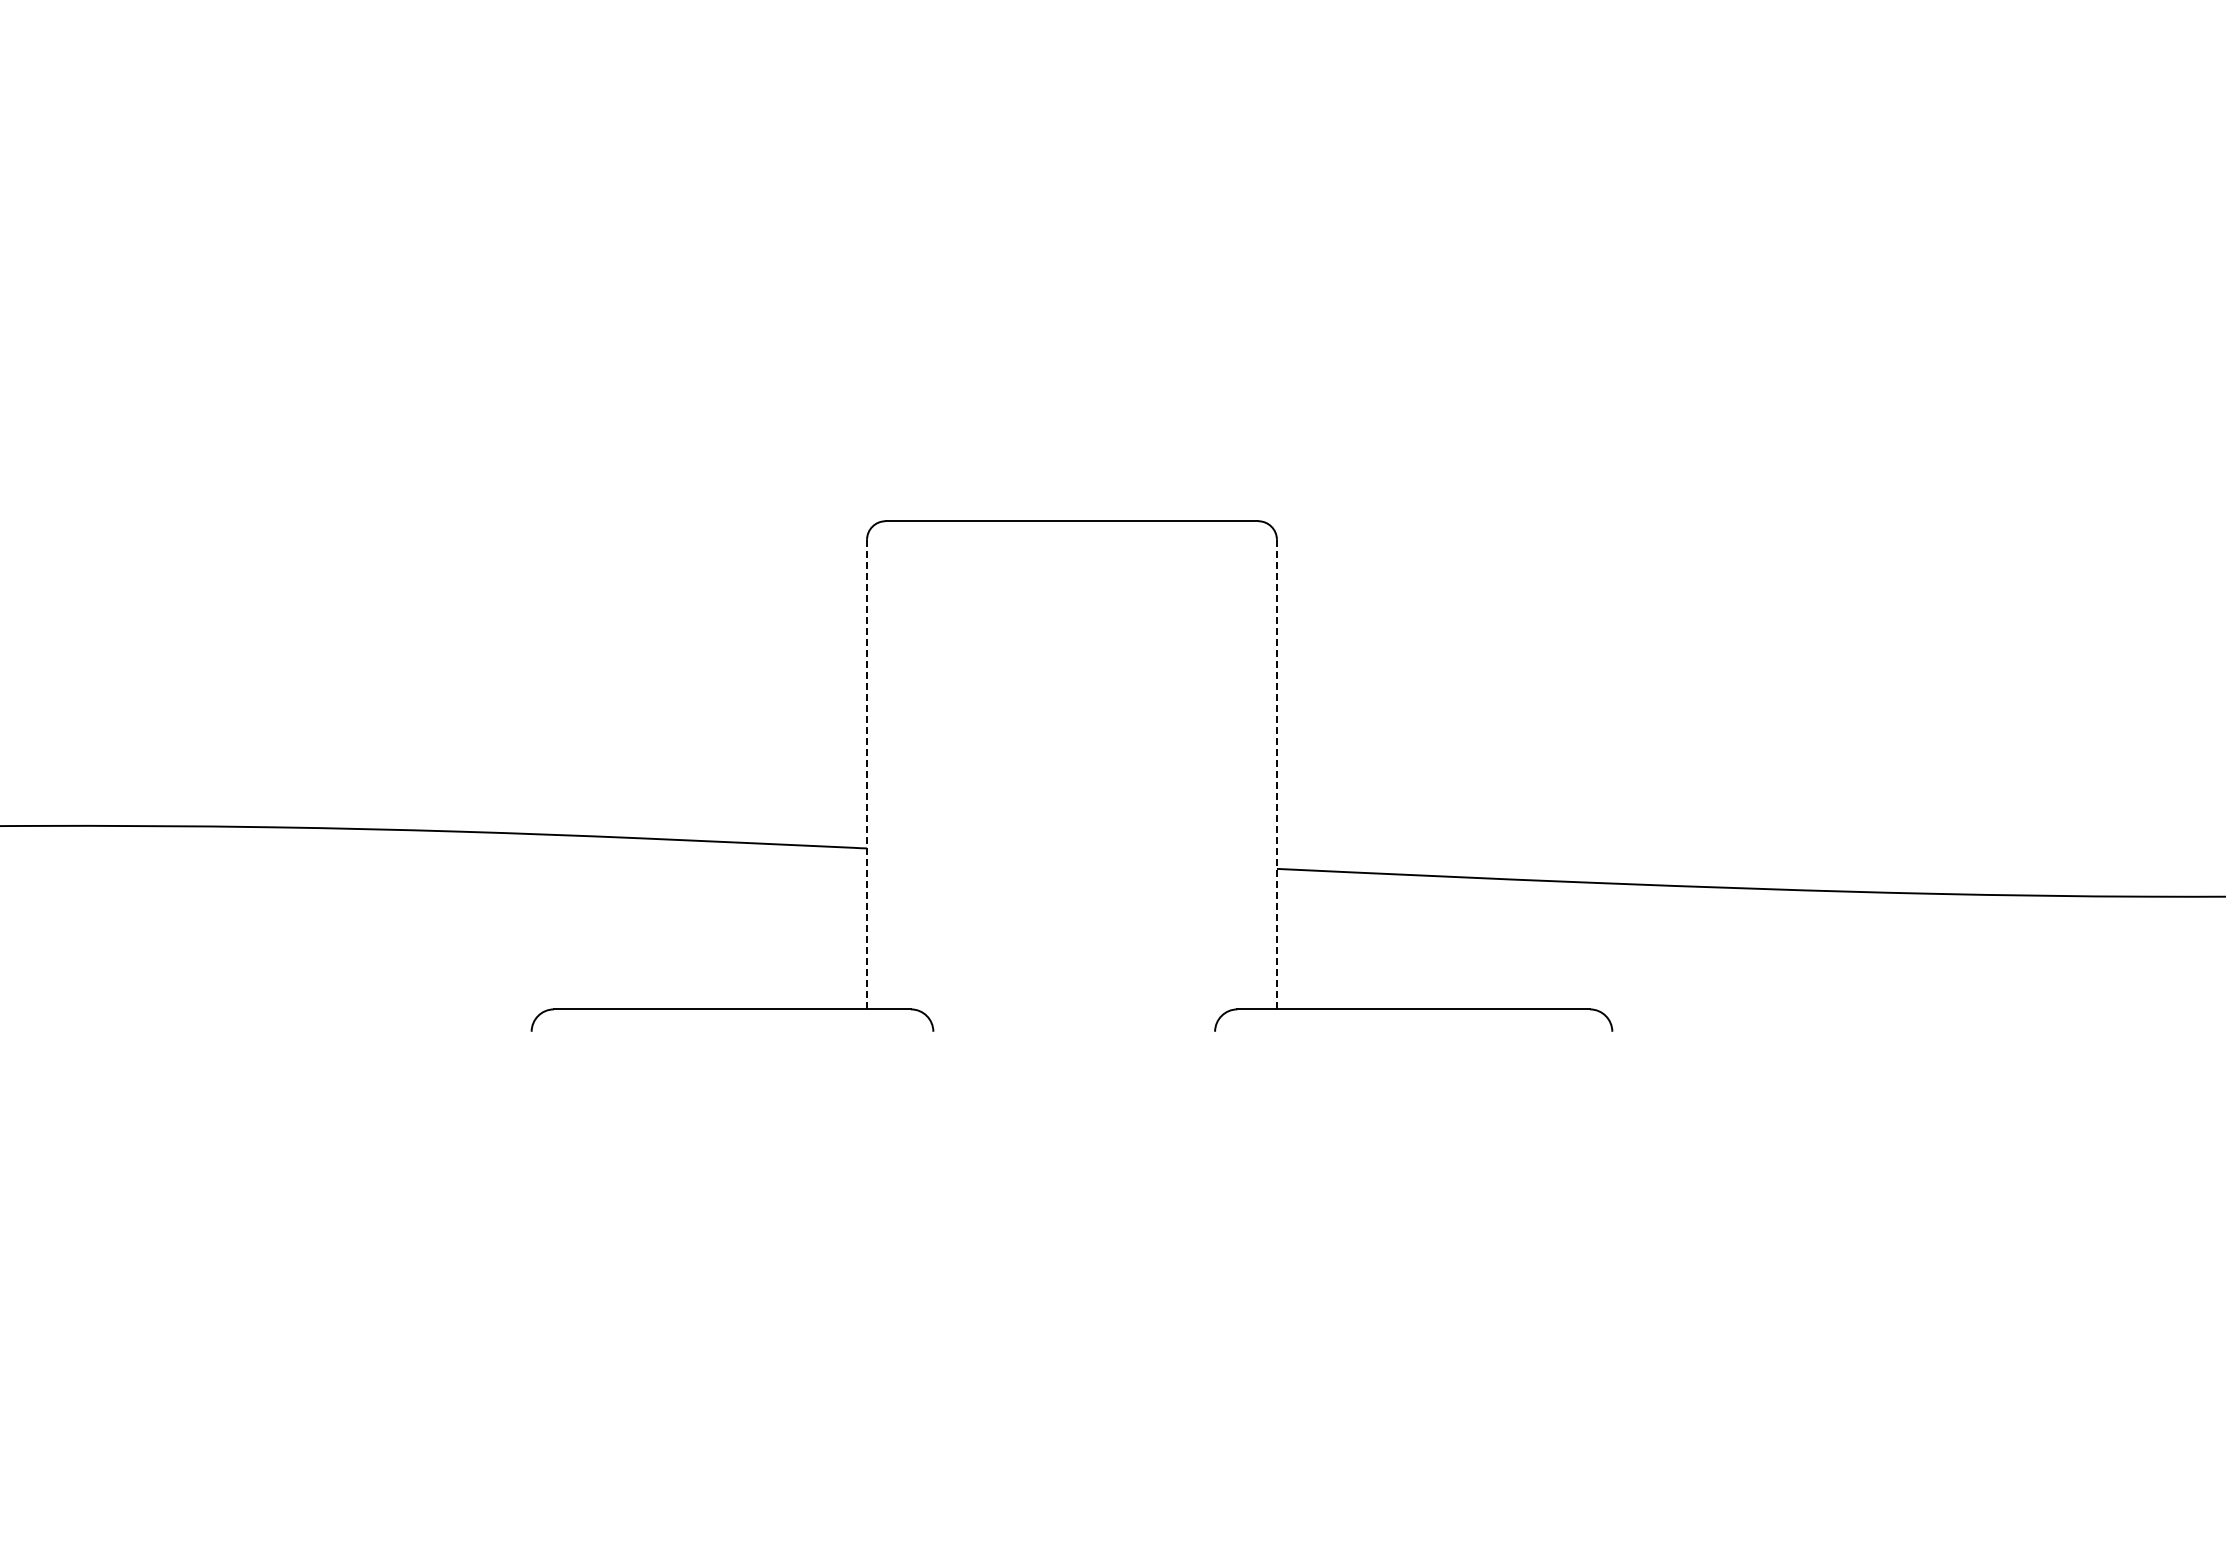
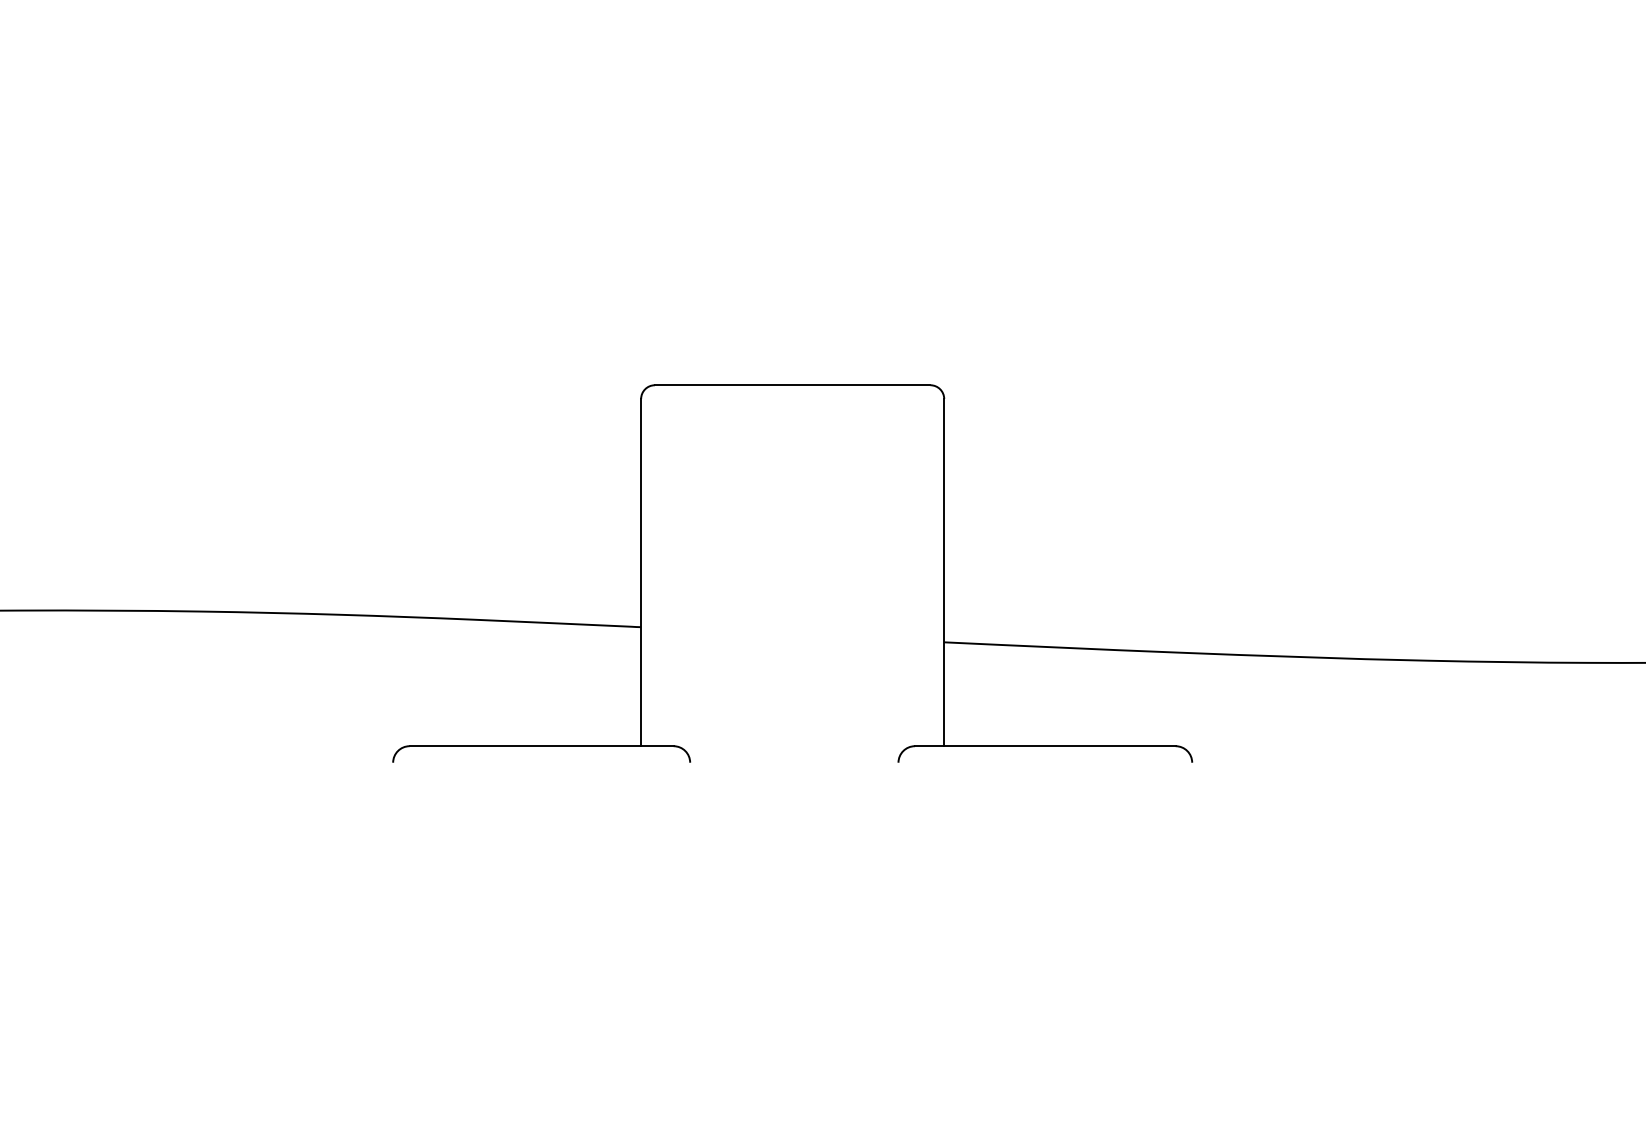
line: (867, 774) -> (641, 572), dashed -> solid
line: (1276, 774) -> (943, 572), dashed -> solid

